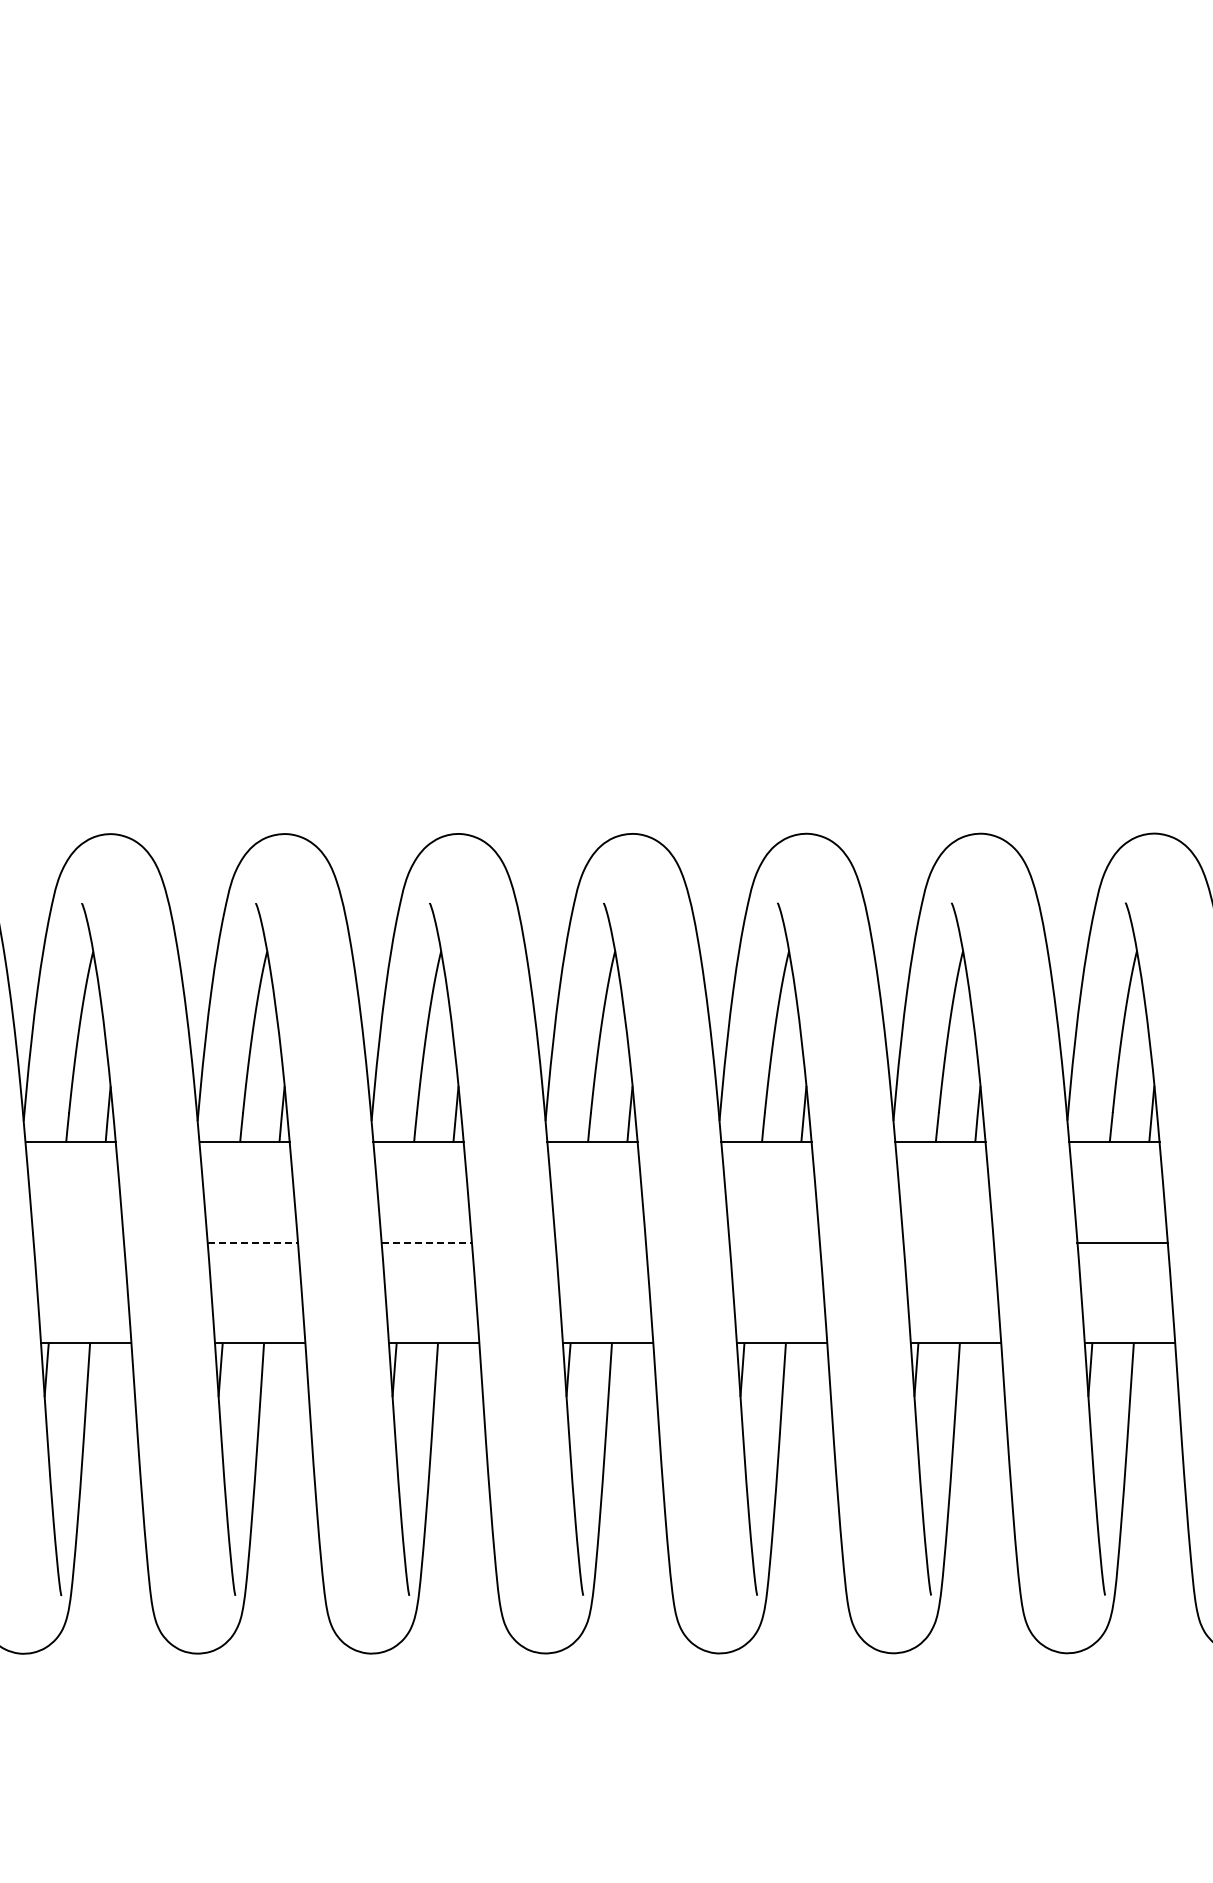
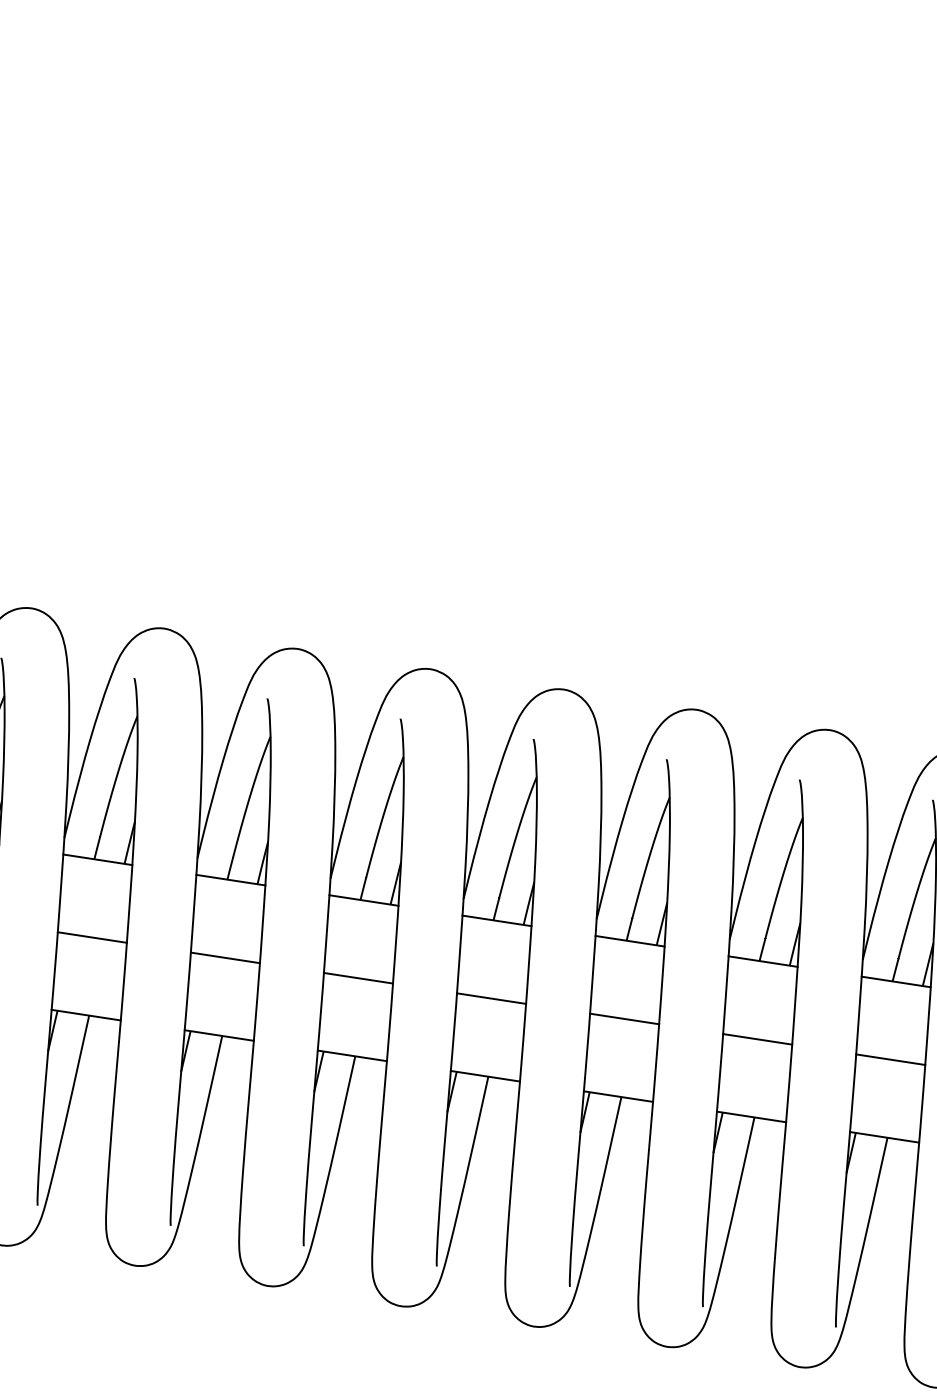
line: (78, 1242) -> (92, 937), added
line: (253, 1242) -> (225, 957), dashed -> solid
line: (427, 1242) -> (359, 978), dashed -> solid
line: (600, 1242) -> (491, 998), added
line: (774, 1242) -> (624, 1018), added
line: (948, 1242) -> (757, 1039), added

